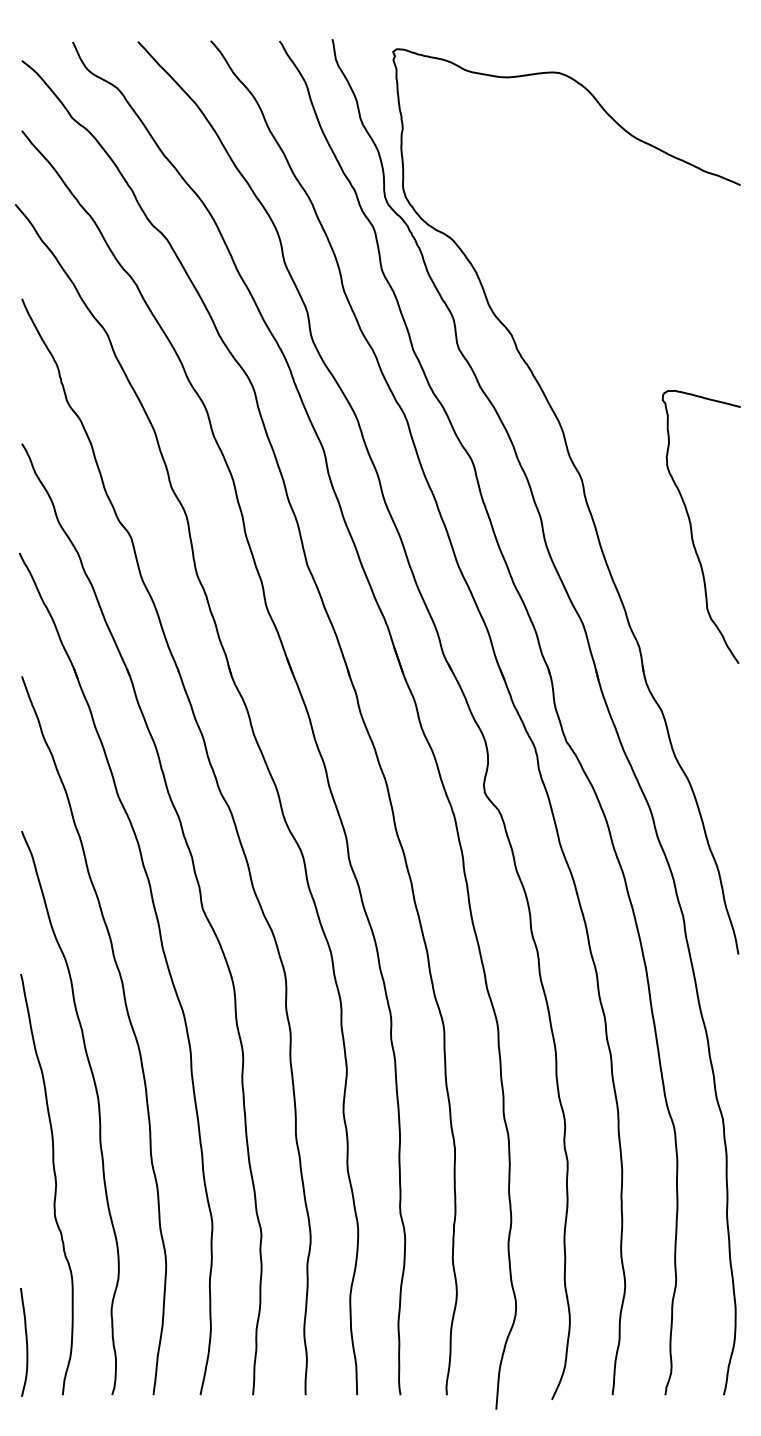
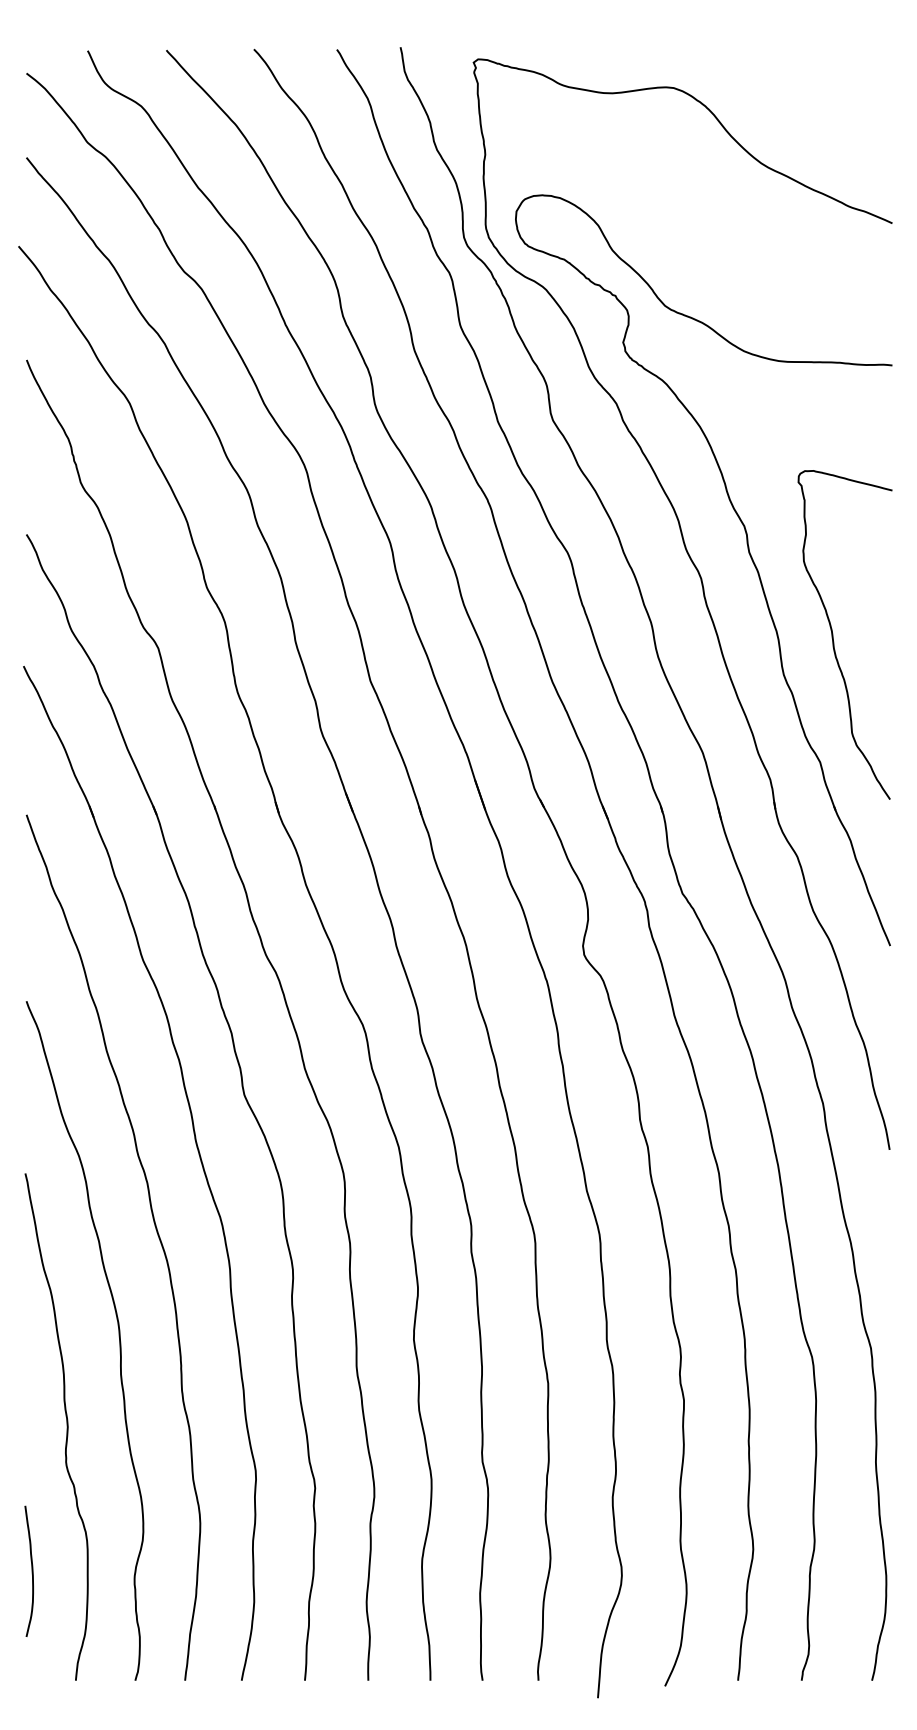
part: (621, 460) -> (748, 554), added
curve: (26, 1342) -> (32, 1571), moved

